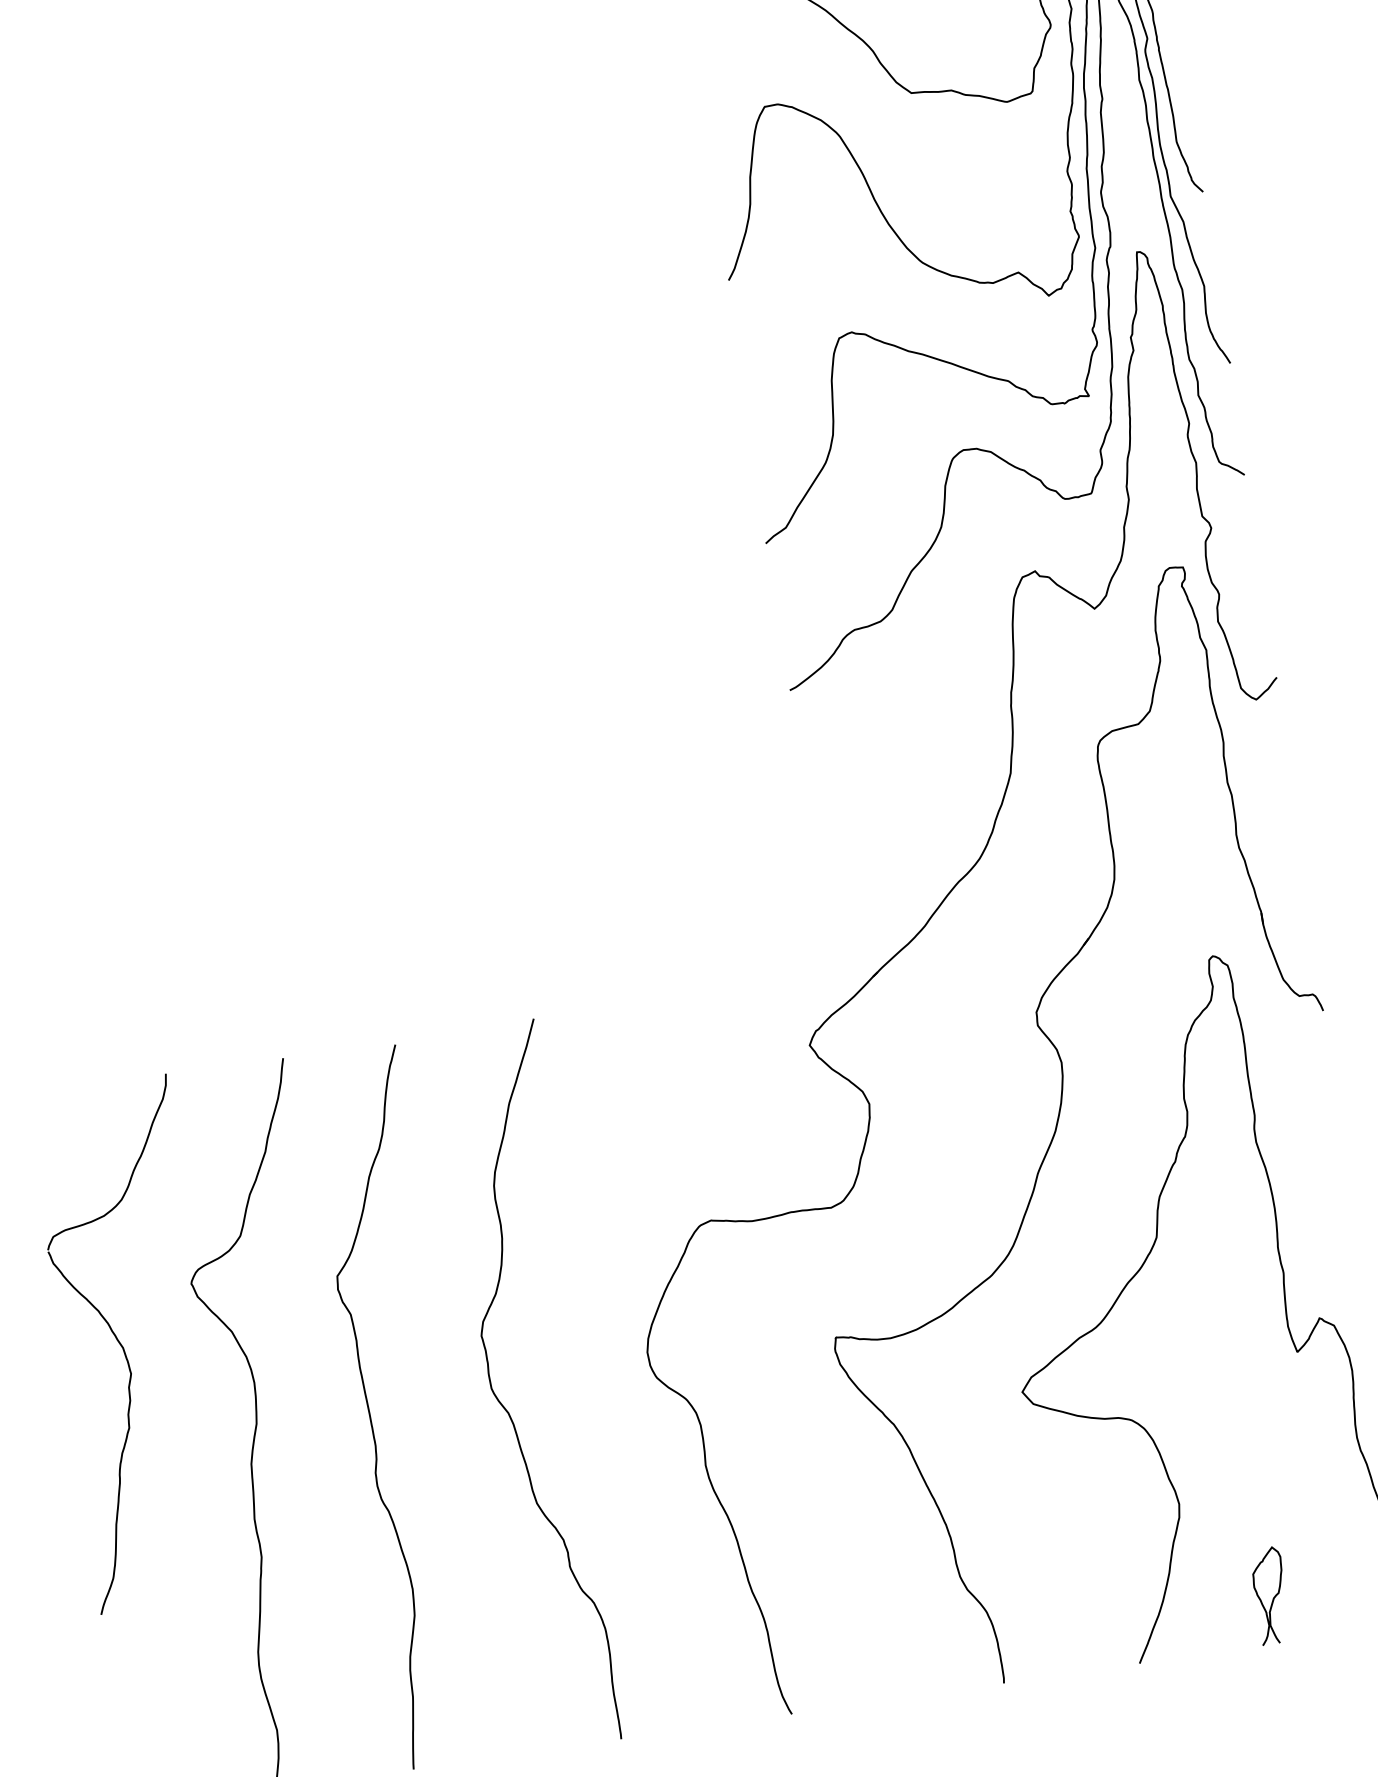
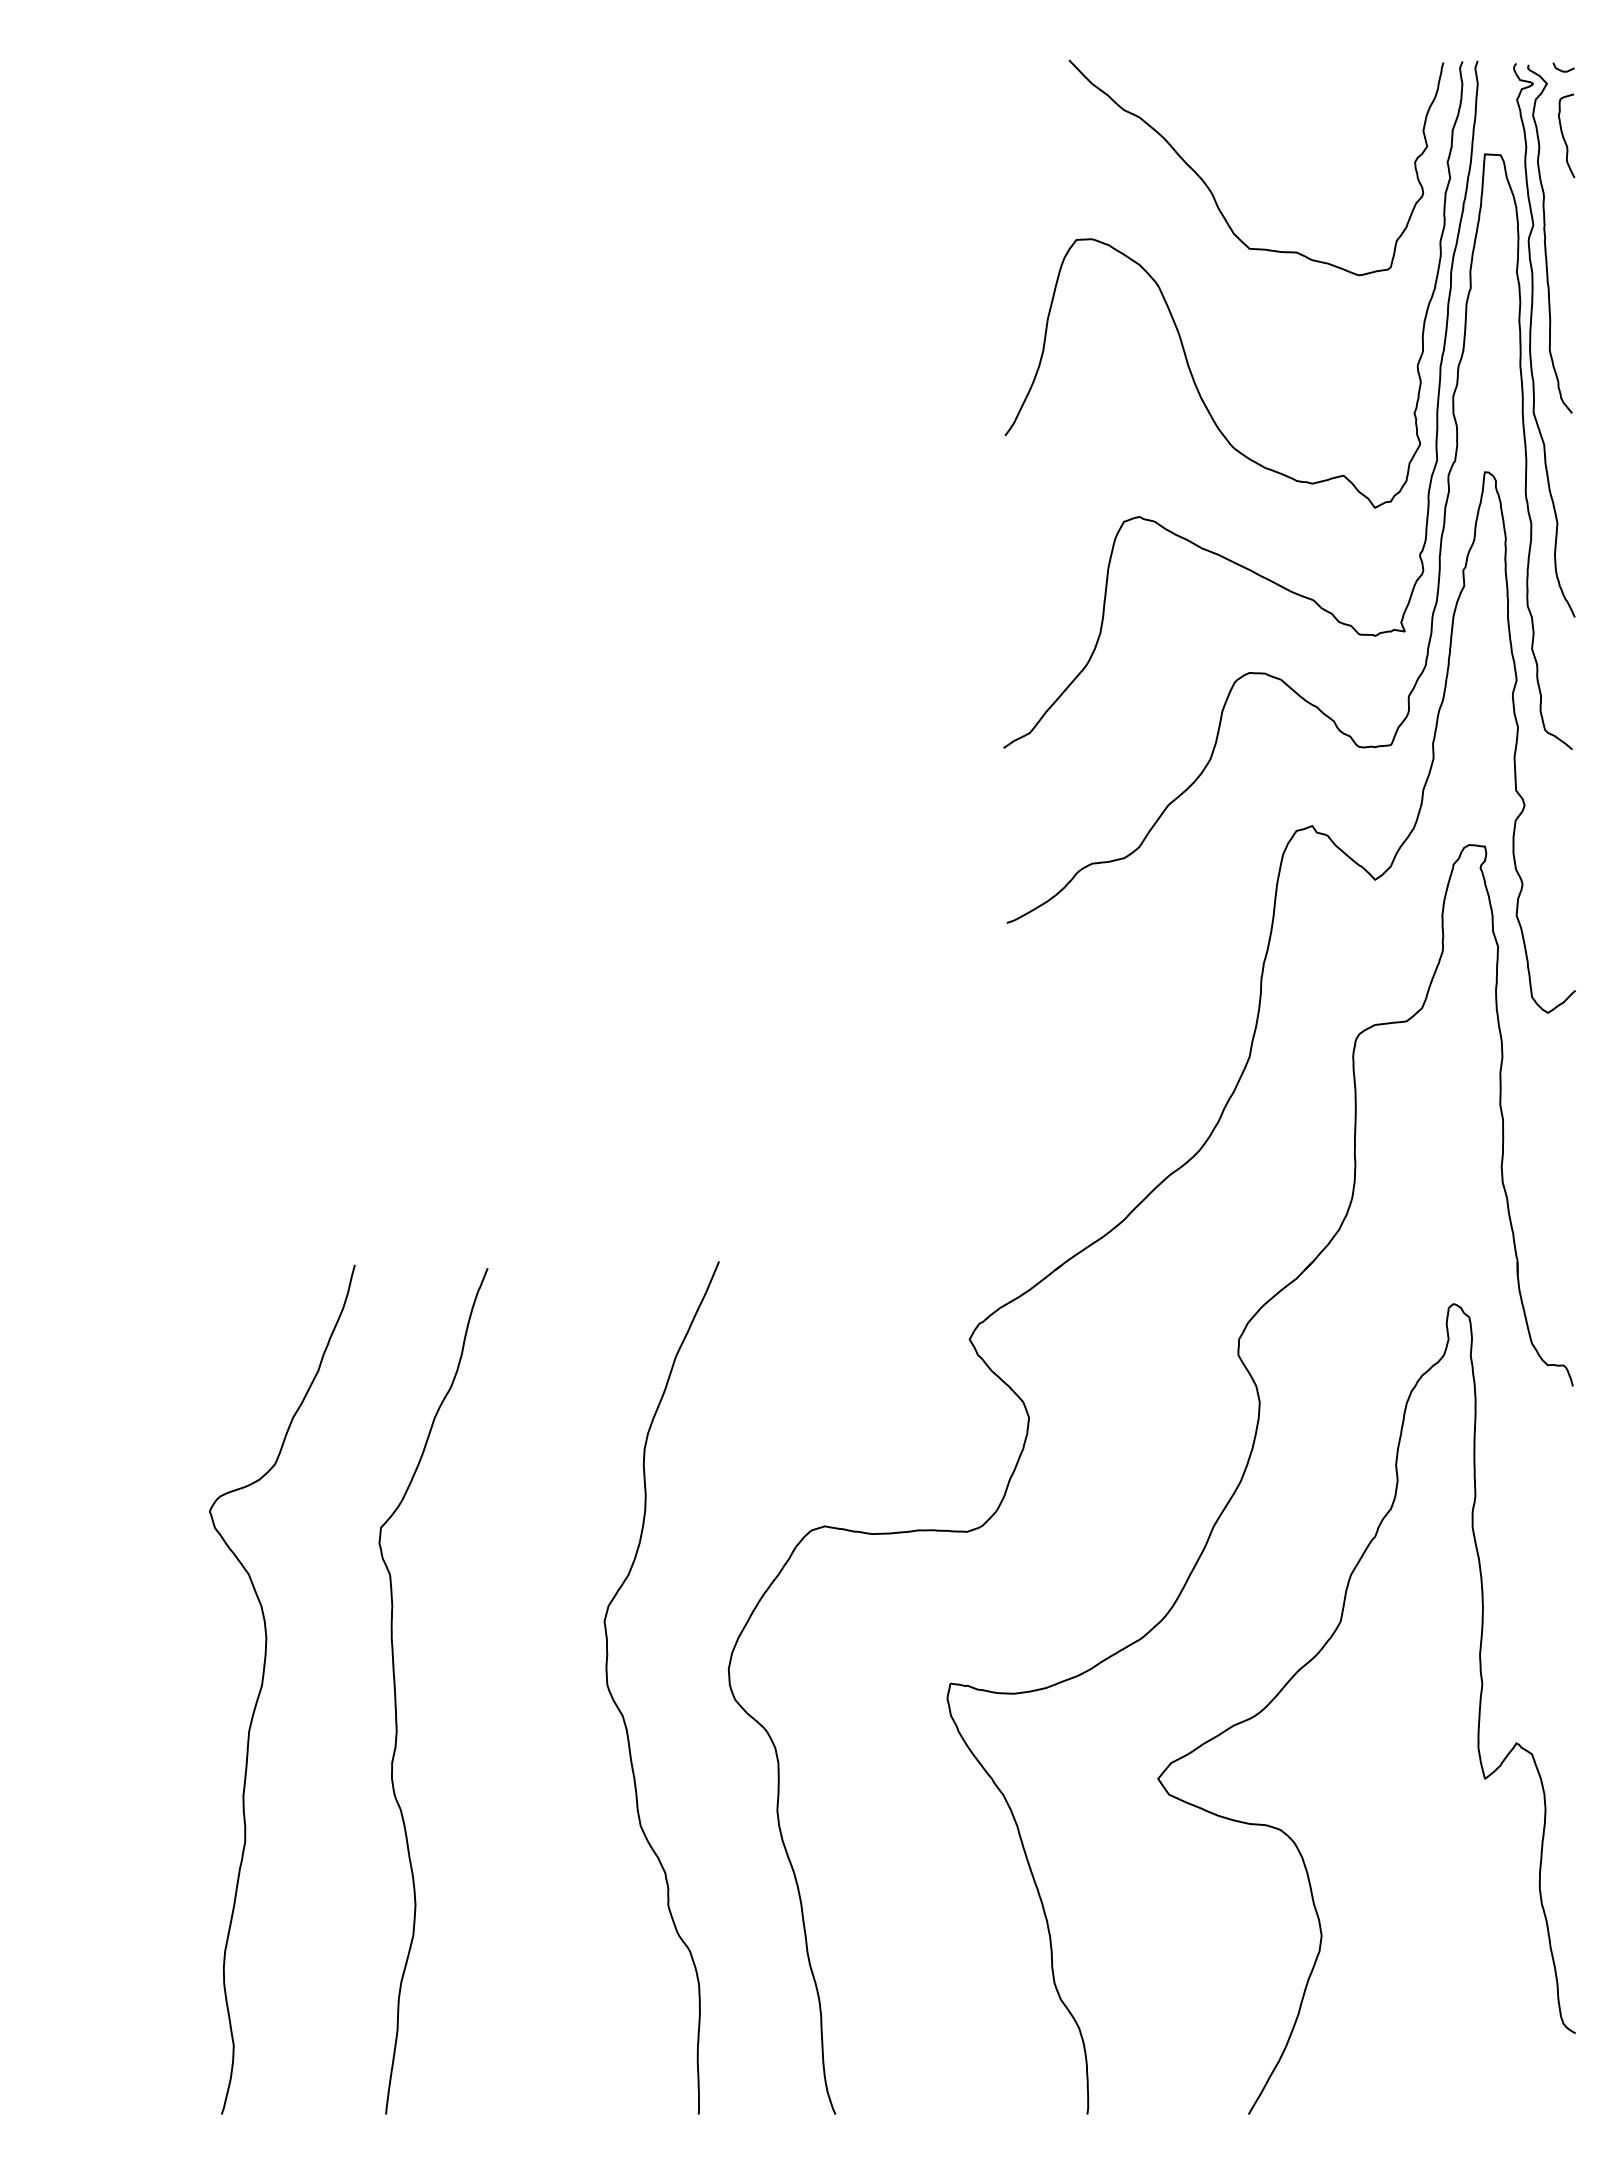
part: (123, 1347) -> (120, 1574), removed
curve: (506, 1409) -> (621, 1711), moved
curve: (1273, 1597) -> (1415, 2060), removed

